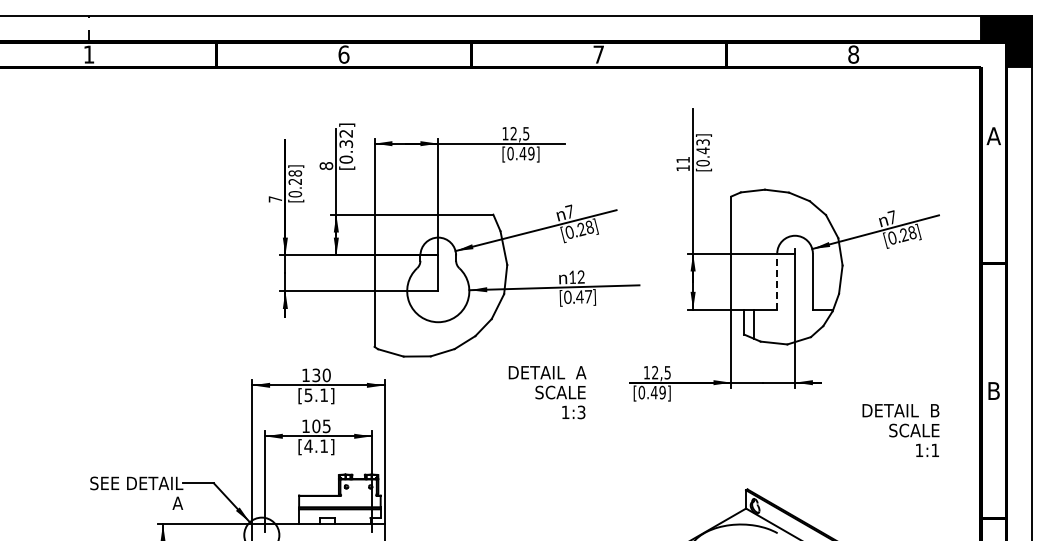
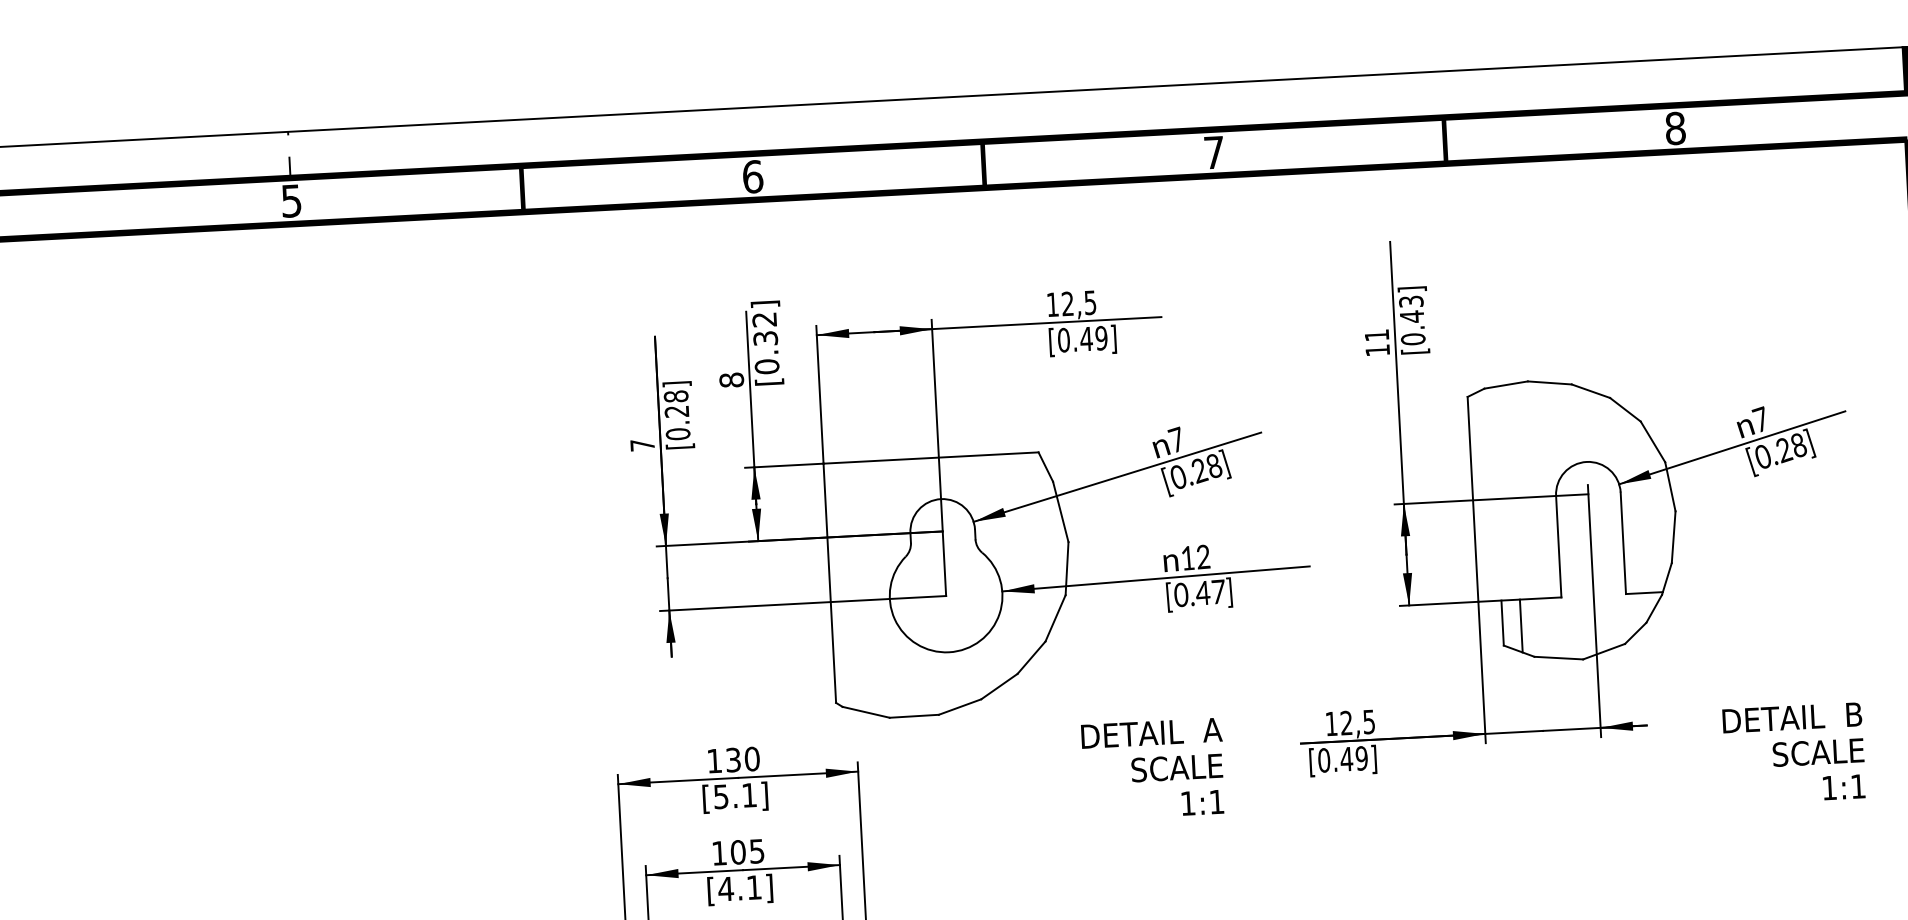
text: (88, 54) -> (290, 200), 1 -> 5
line: (777, 281) -> (1559, 546), dashed -> solid
text: (581, 412) -> (1216, 802), 1:3 -> 1:1
text: (900, 430) -> (1793, 753), moved

